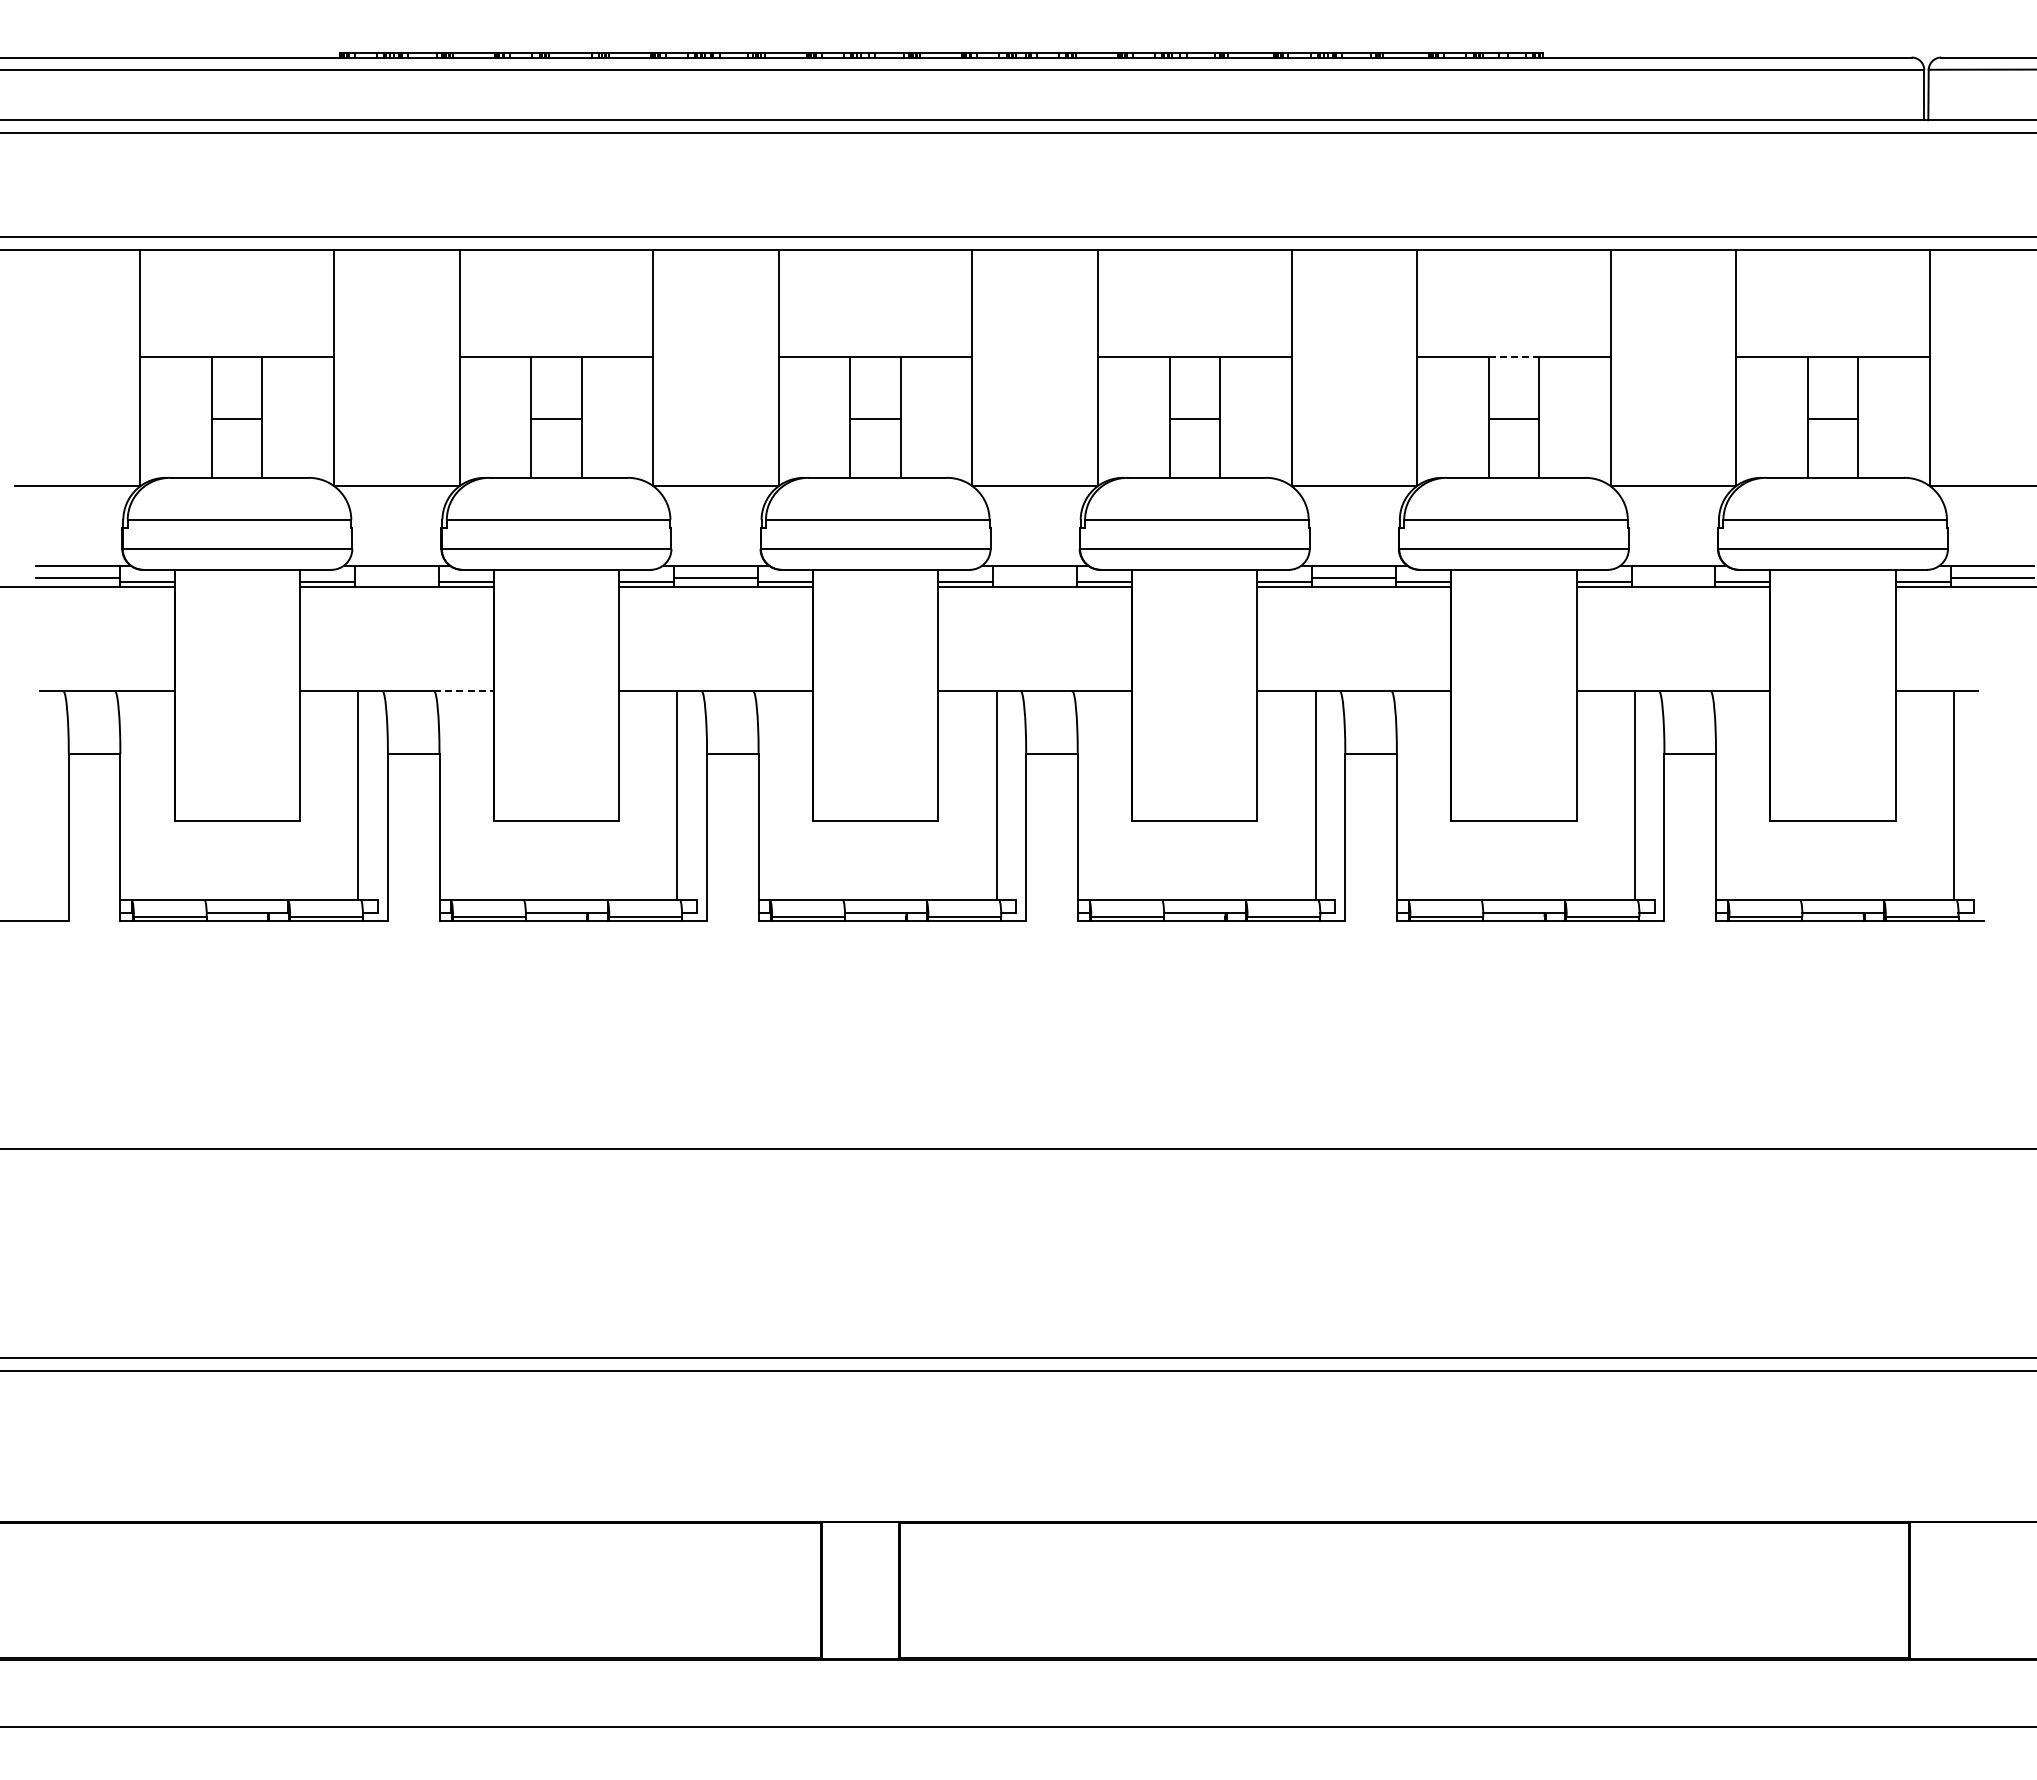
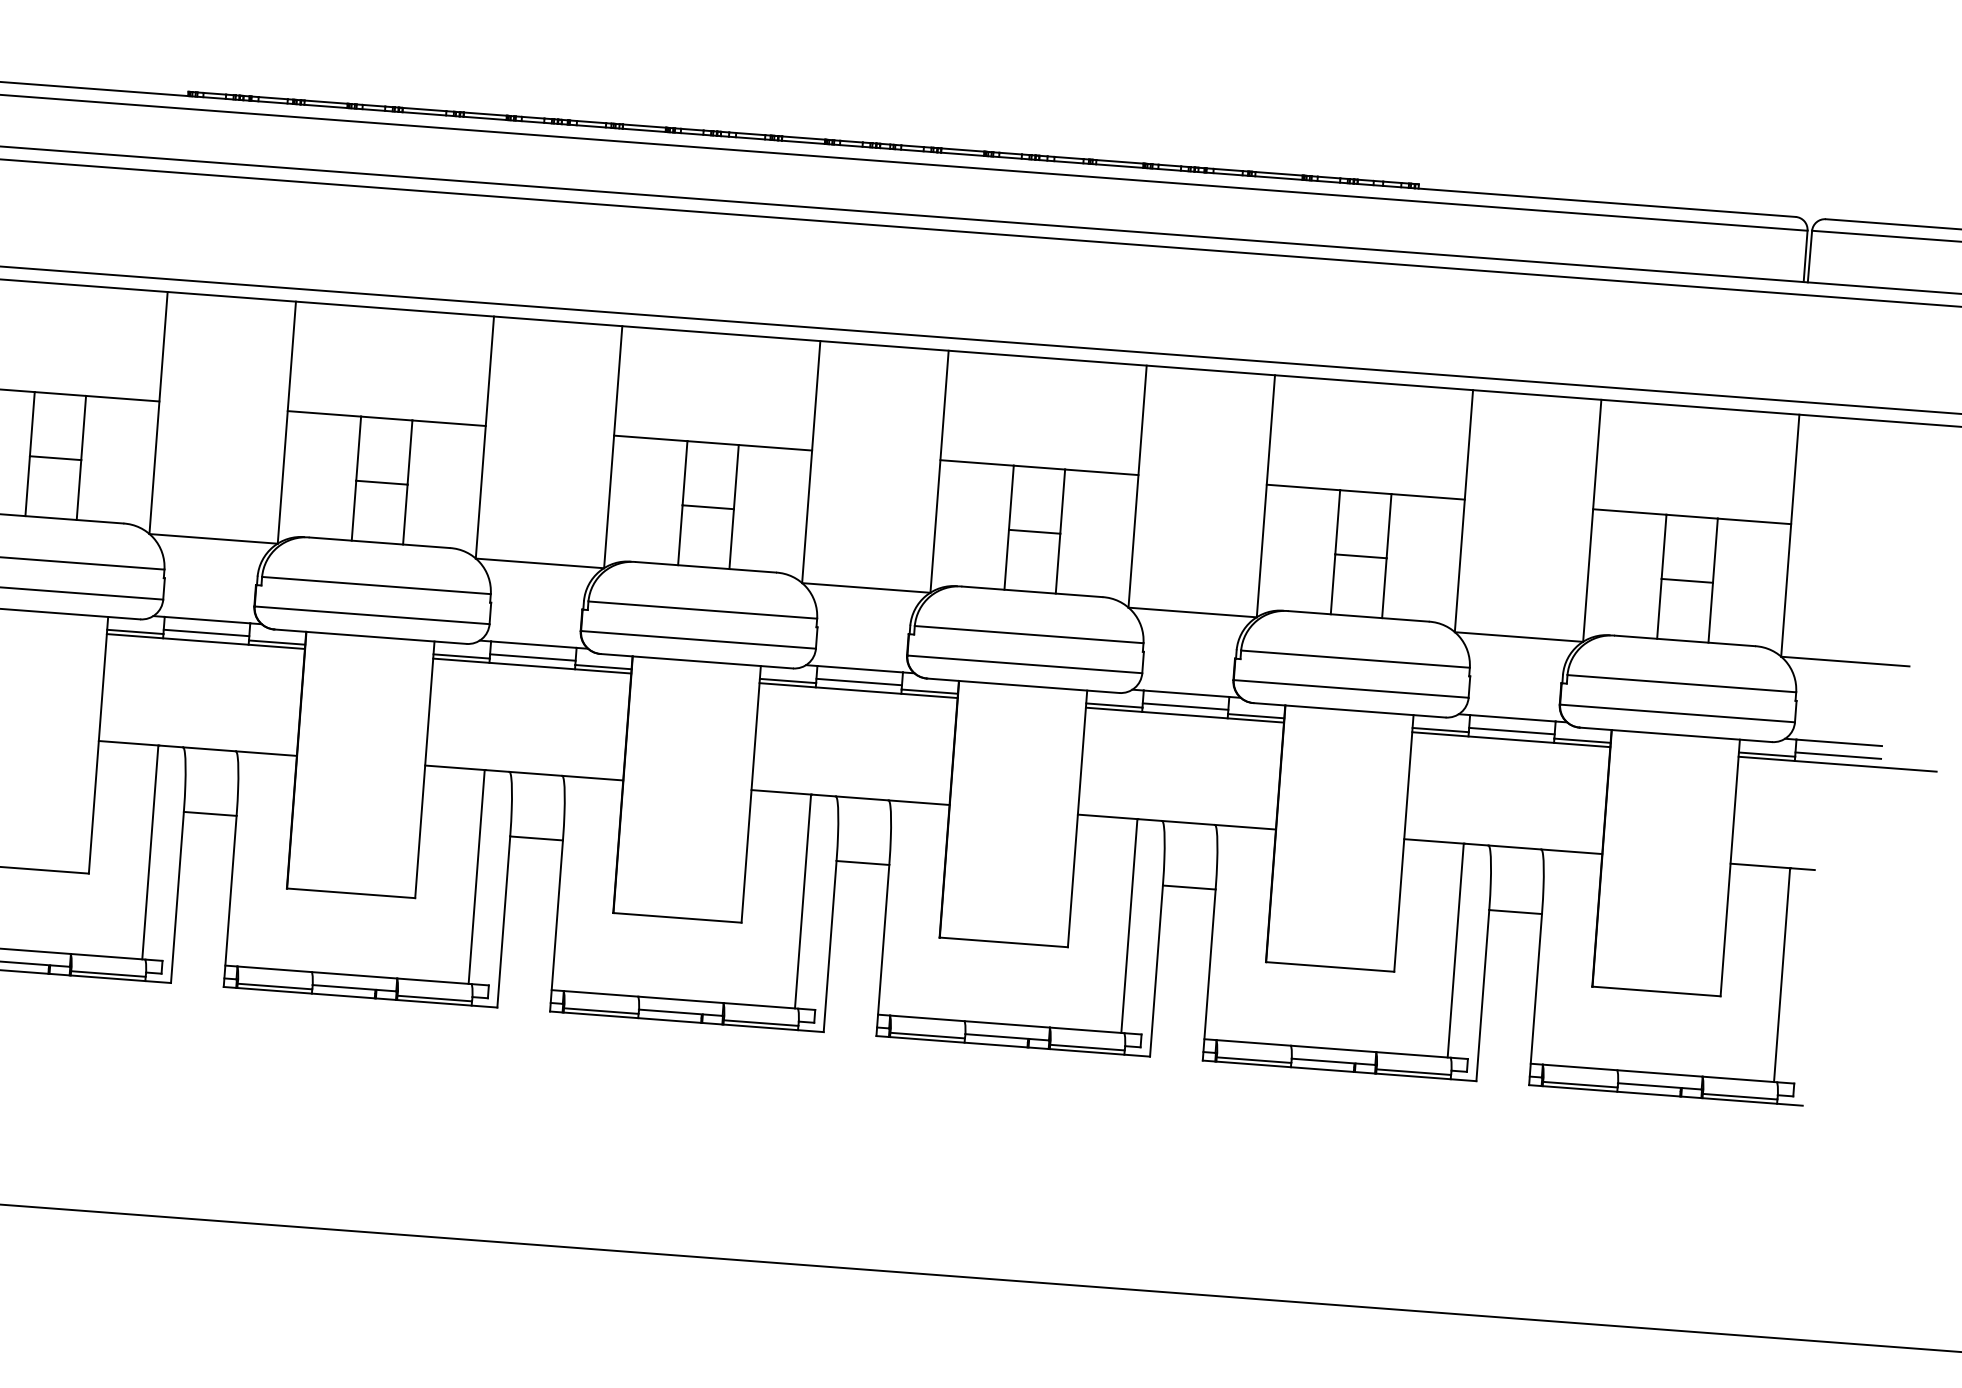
line: (1514, 356) -> (1366, 492), dashed -> solid
line: (396, 578) -> (206, 633), added
line: (1034, 578) -> (858, 682), added
line: (1673, 578) -> (1512, 731), added
line: (463, 691) -> (265, 753), dashed -> solid

